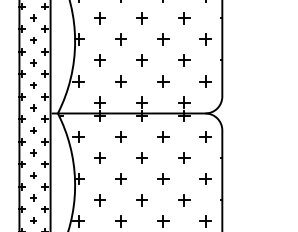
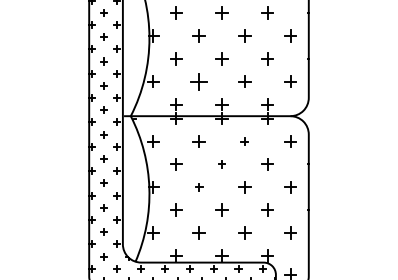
part: (120, 81) -> (198, 81), size x1.4
part: (162, 136) -> (244, 141), size x0.6
part: (141, 158) -> (221, 164), size x0.6
part: (120, 179) -> (198, 187), size x0.6

